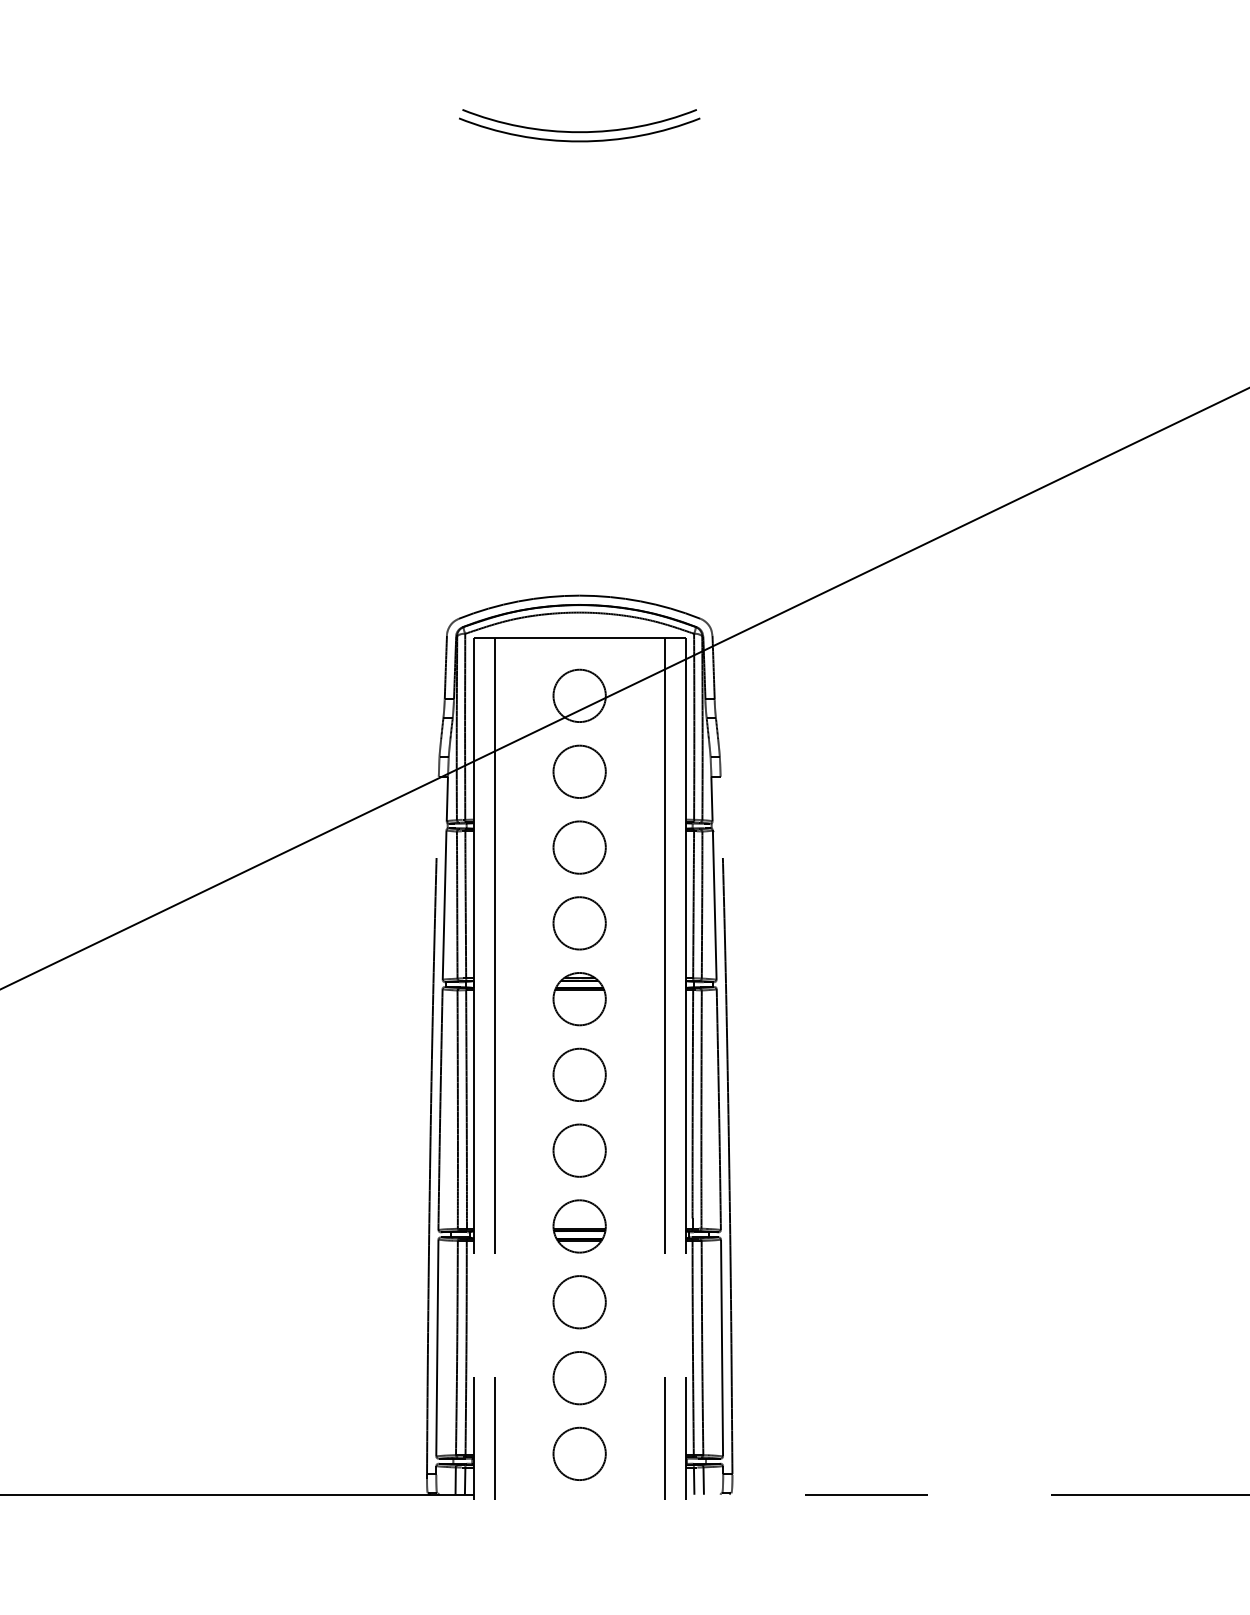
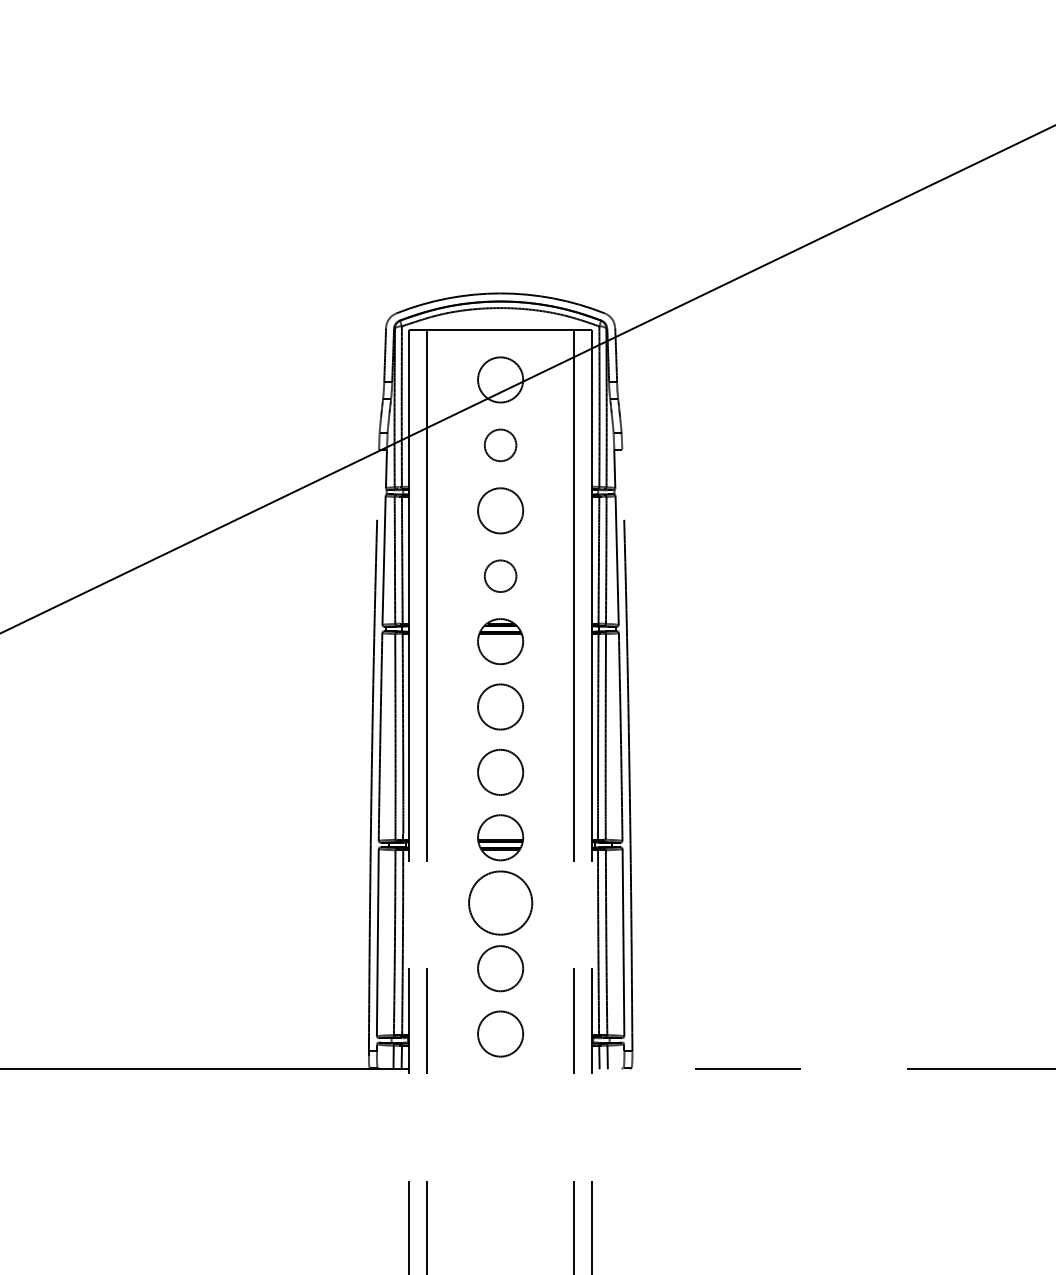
circle: (579, 771) -> (500, 445), size x0.7
circle: (579, 923) -> (500, 576), size x0.7
circle: (579, 1302) -> (500, 903), size x1.4

